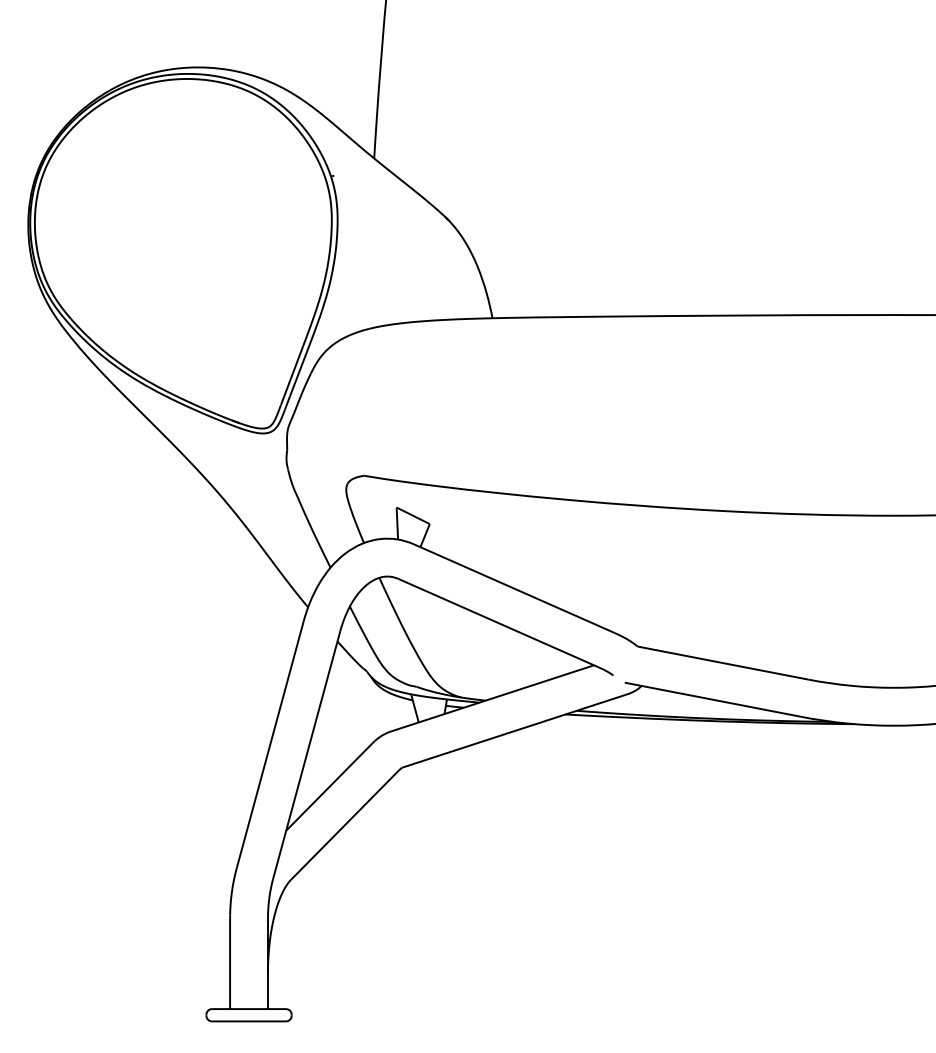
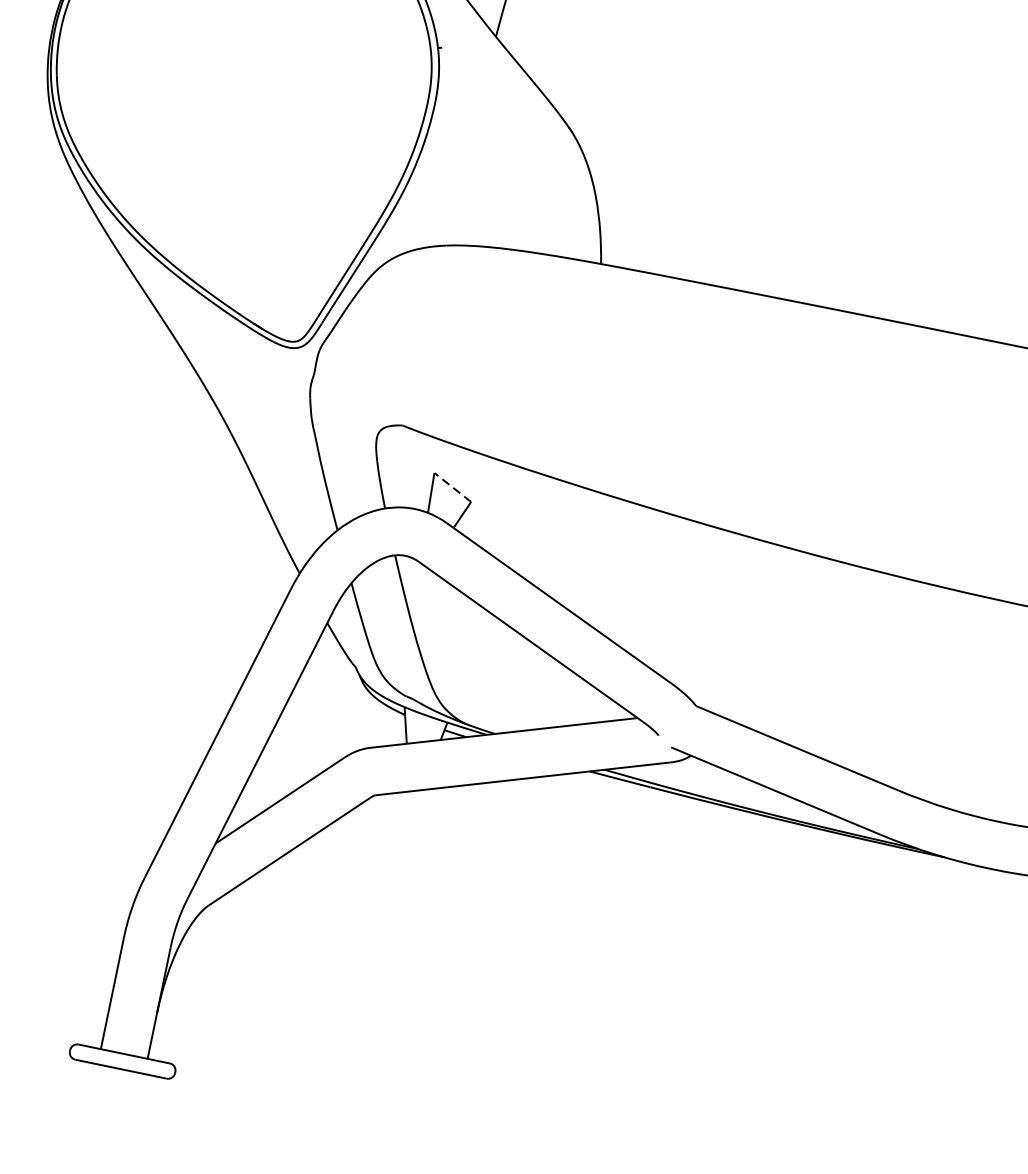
line: (413, 515) -> (453, 487), solid -> dashed

